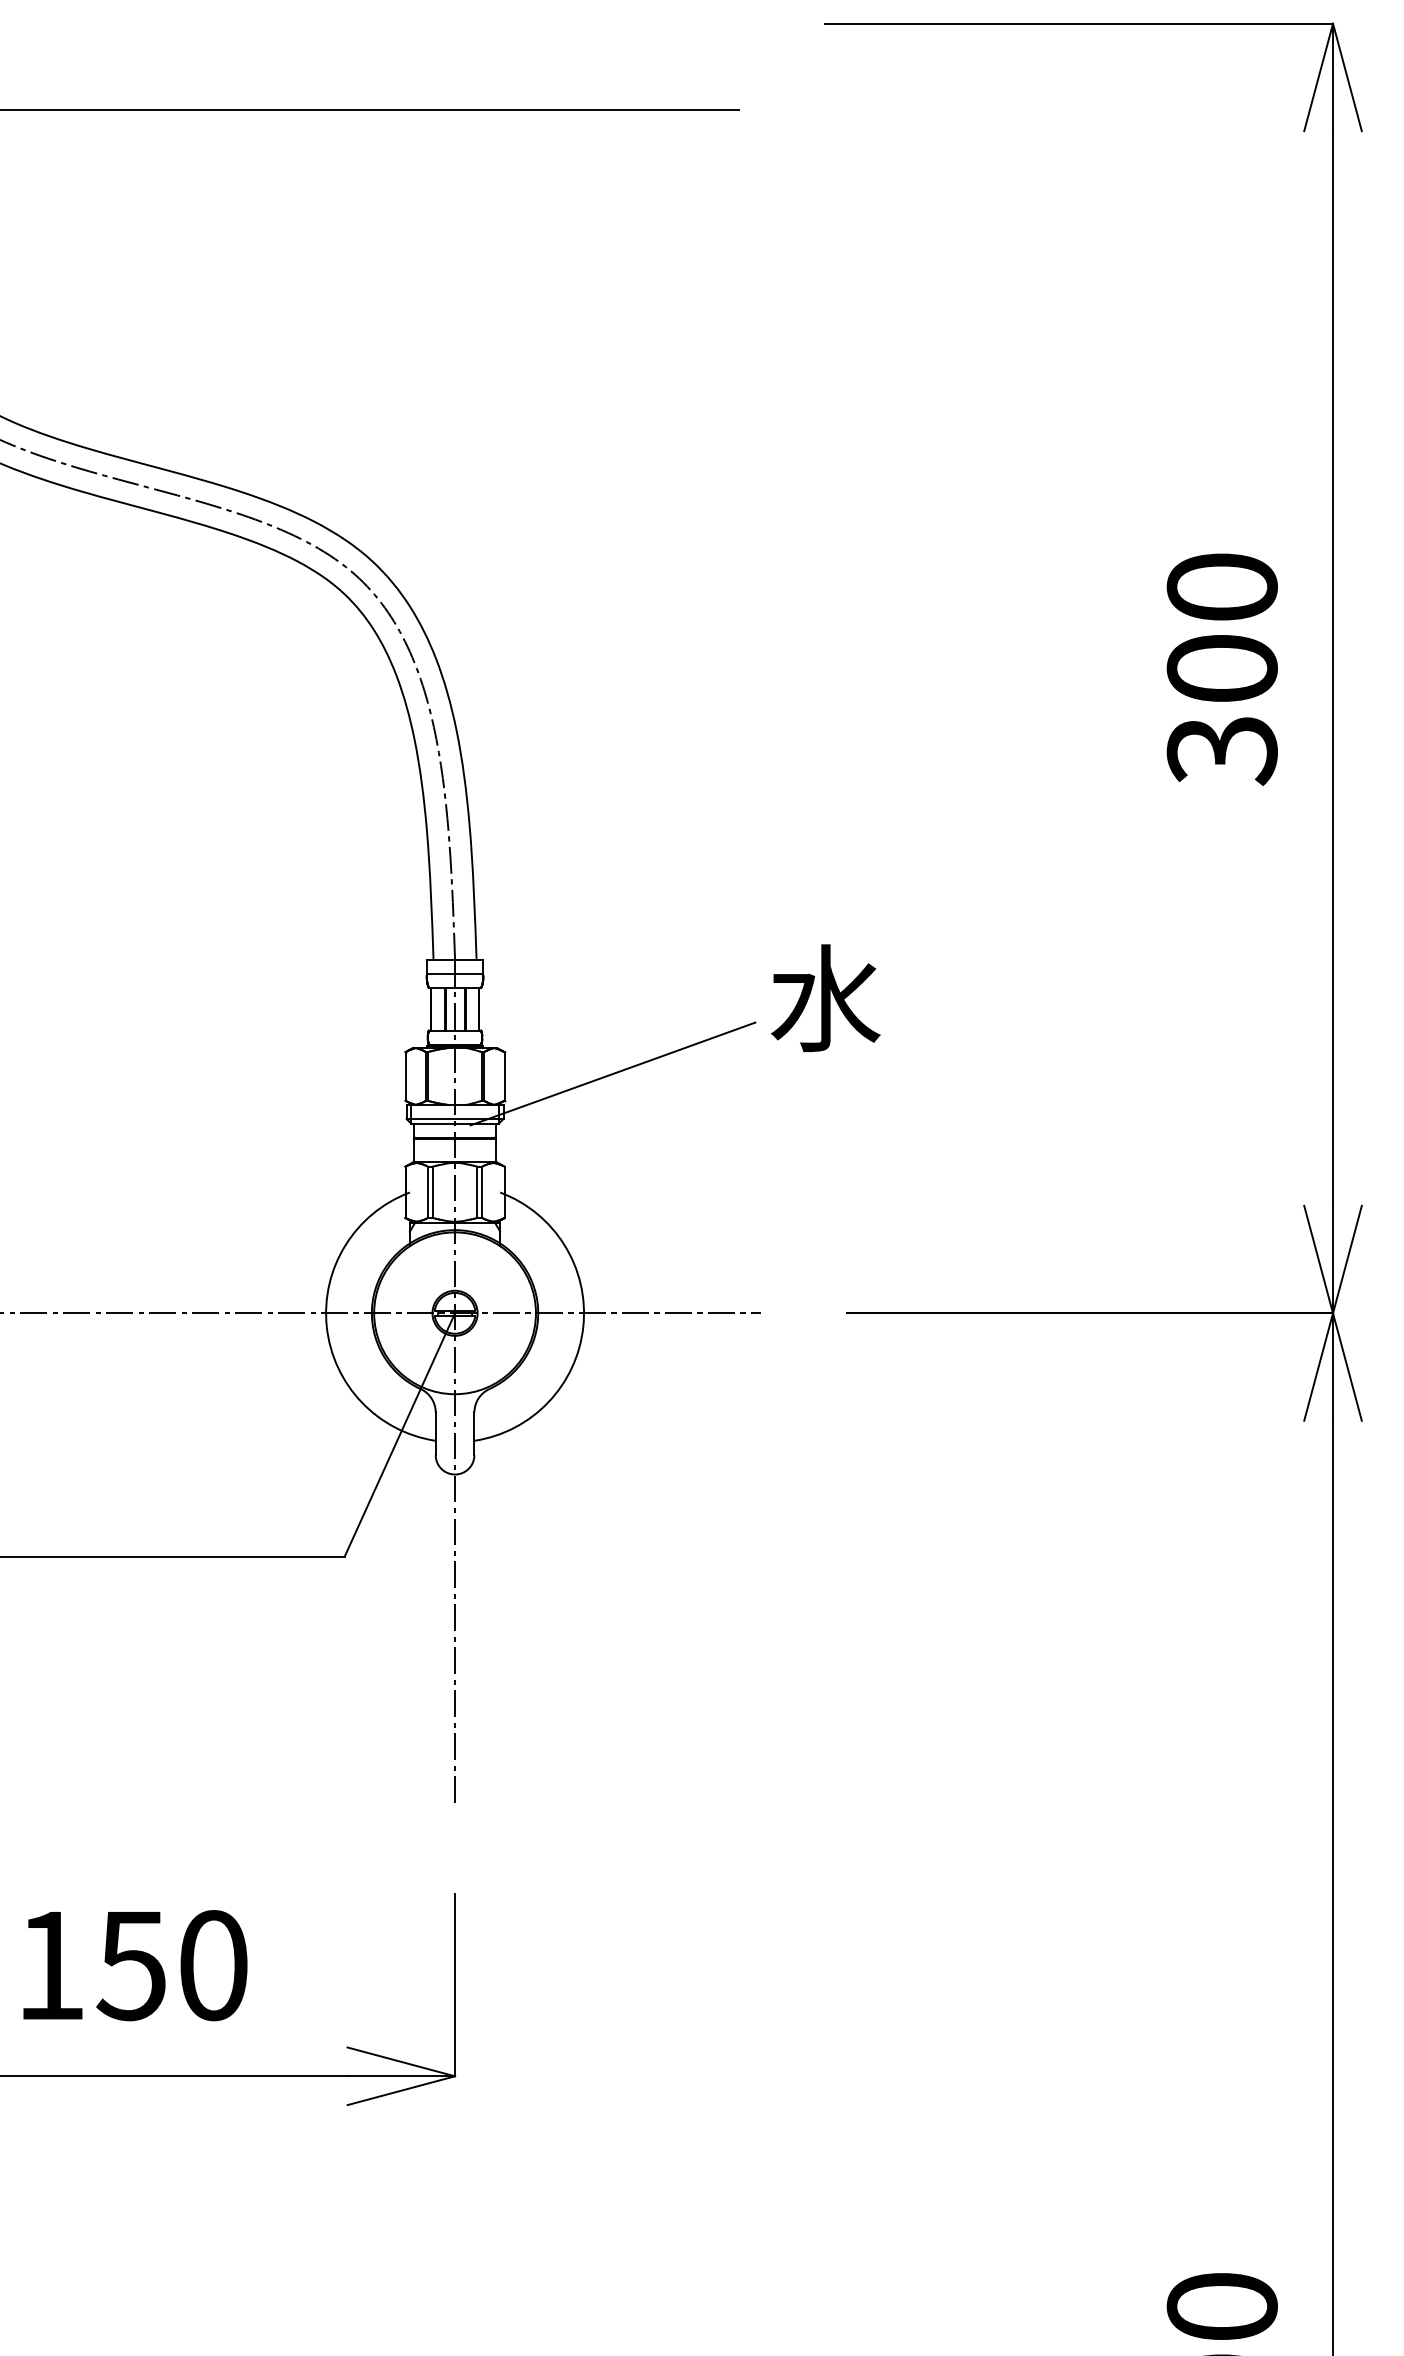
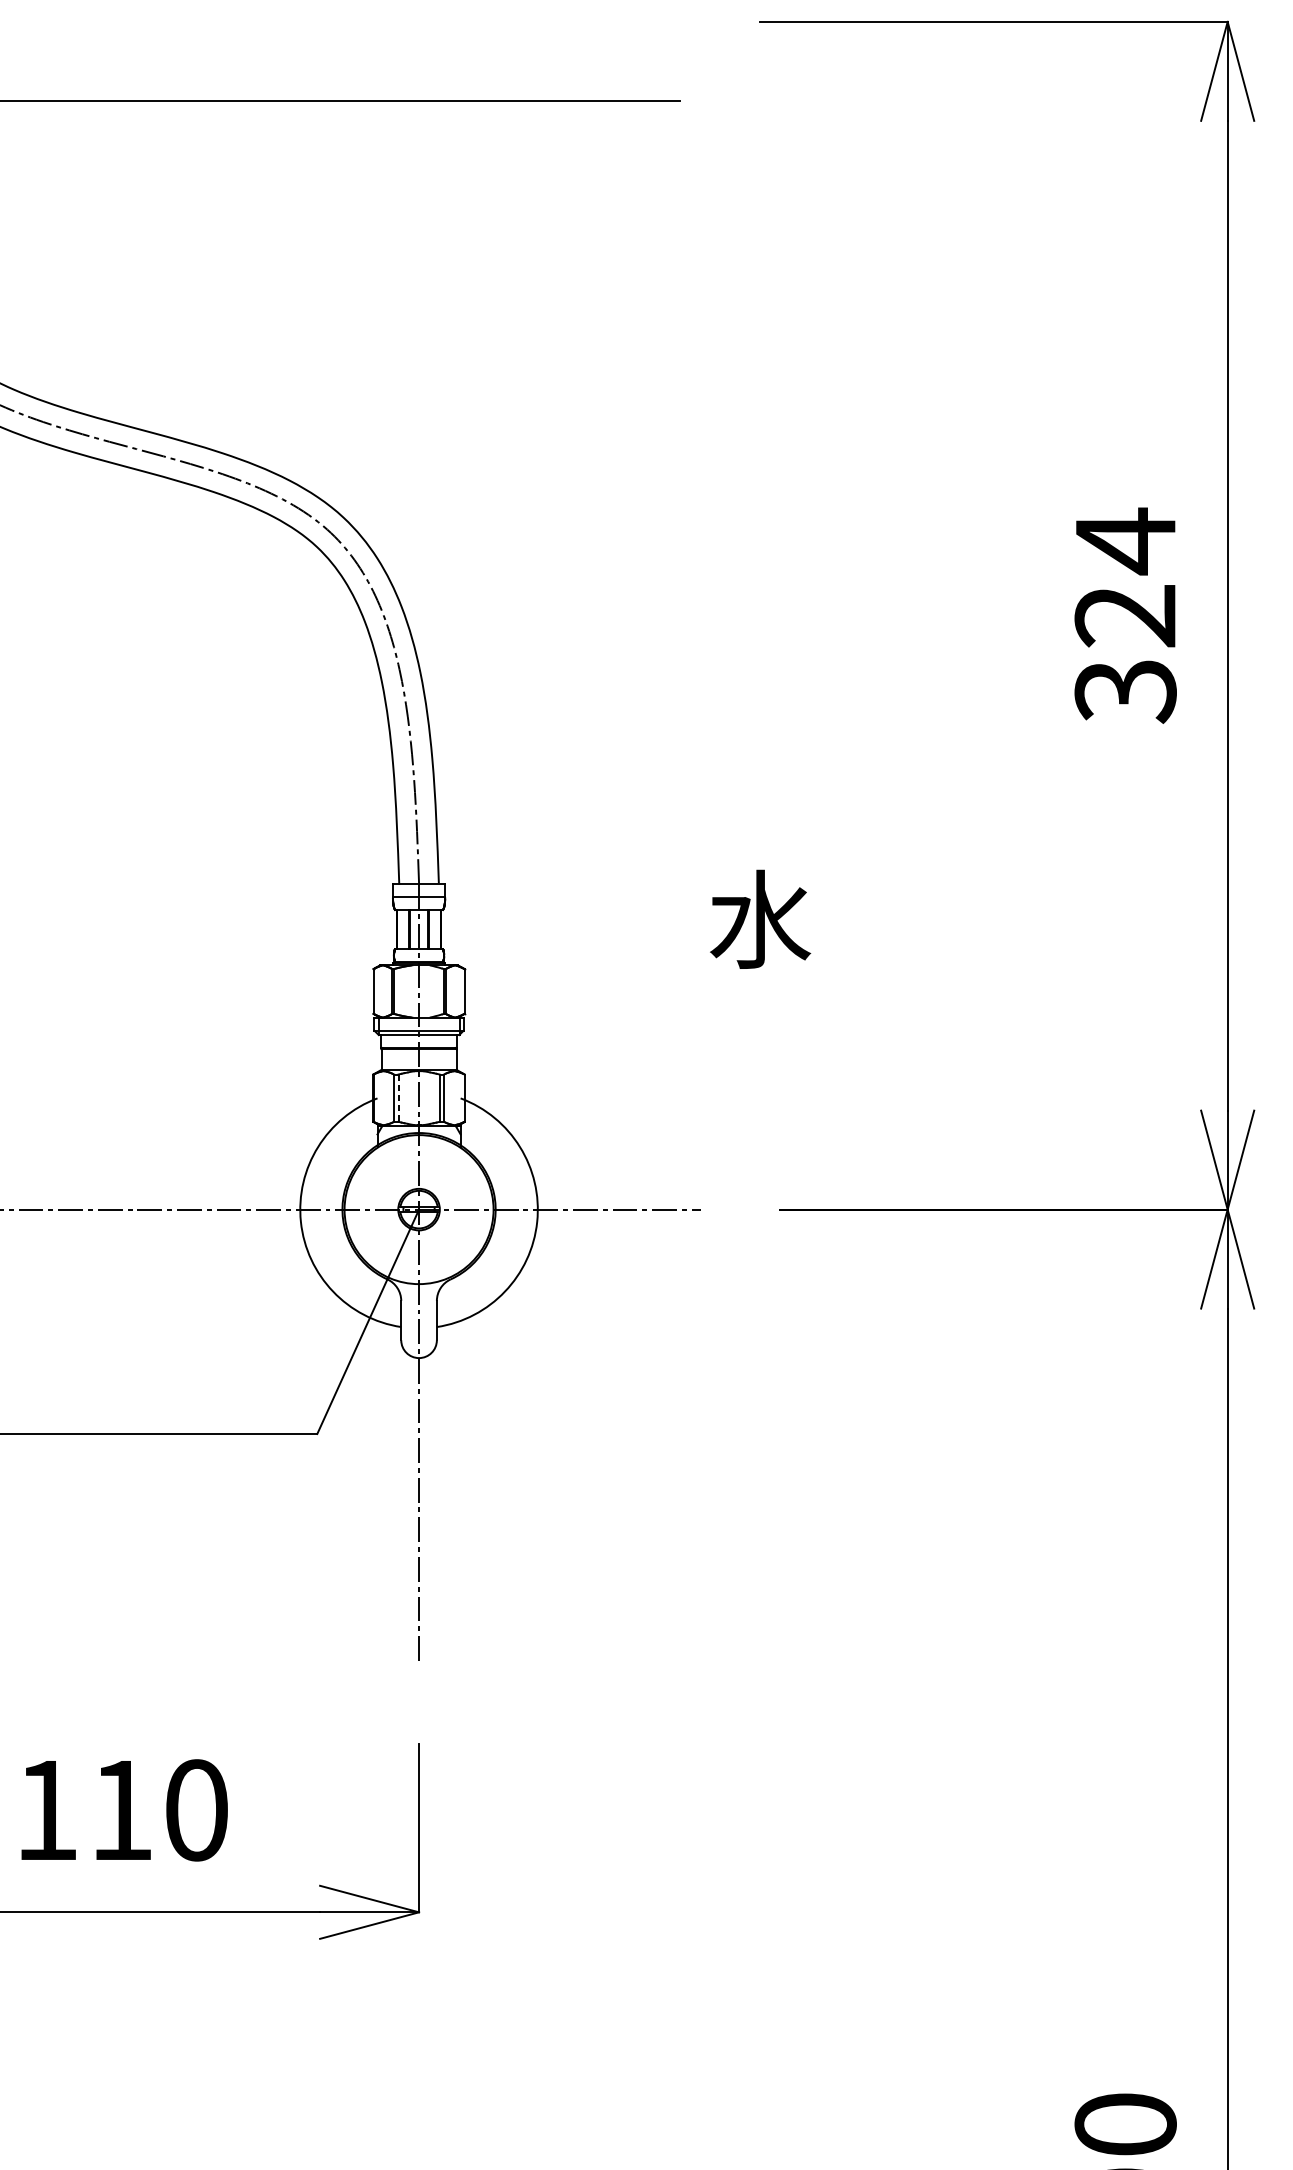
text: (1221, 627) -> (1124, 577), 300 -> 324
line: (612, 1073) -> (564, 988), removed
line: (432, 1192) -> (398, 1098), solid -> dashed
text: (130, 1966) -> (120, 1811), 150 -> 110

